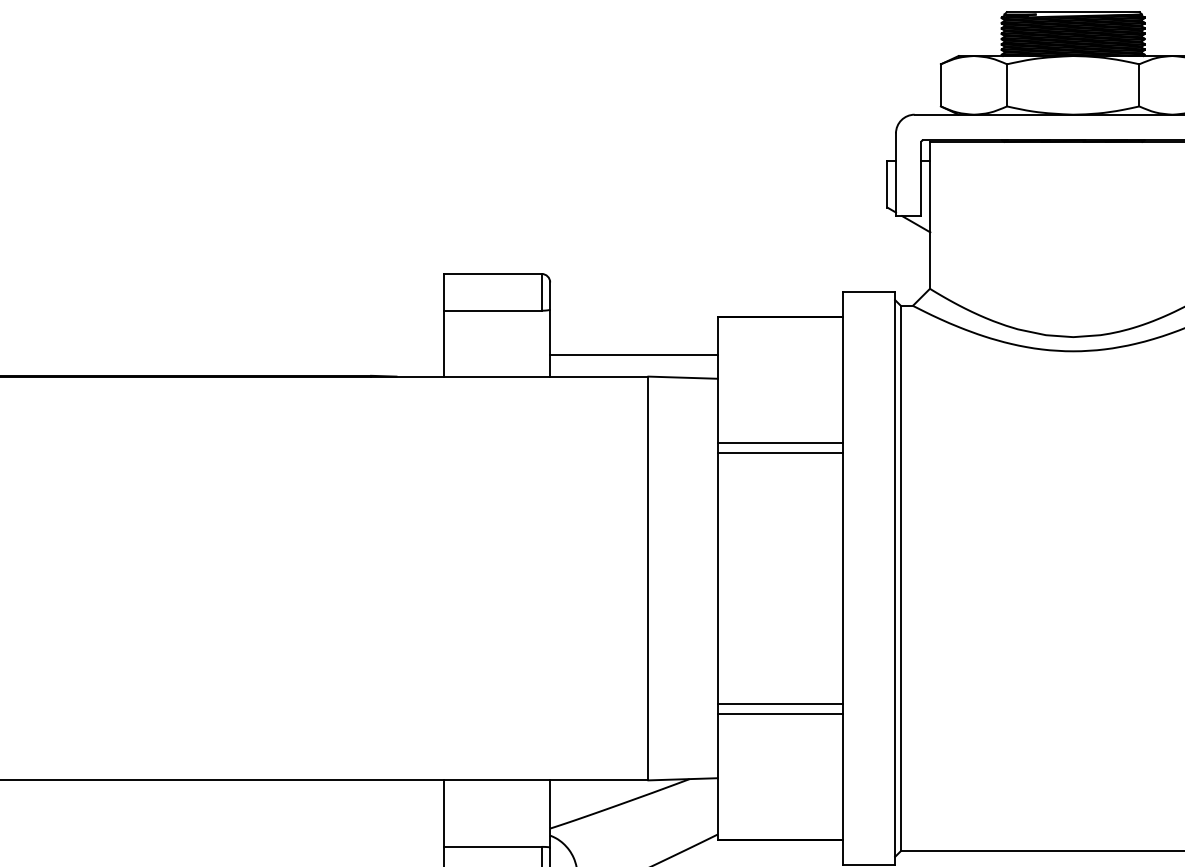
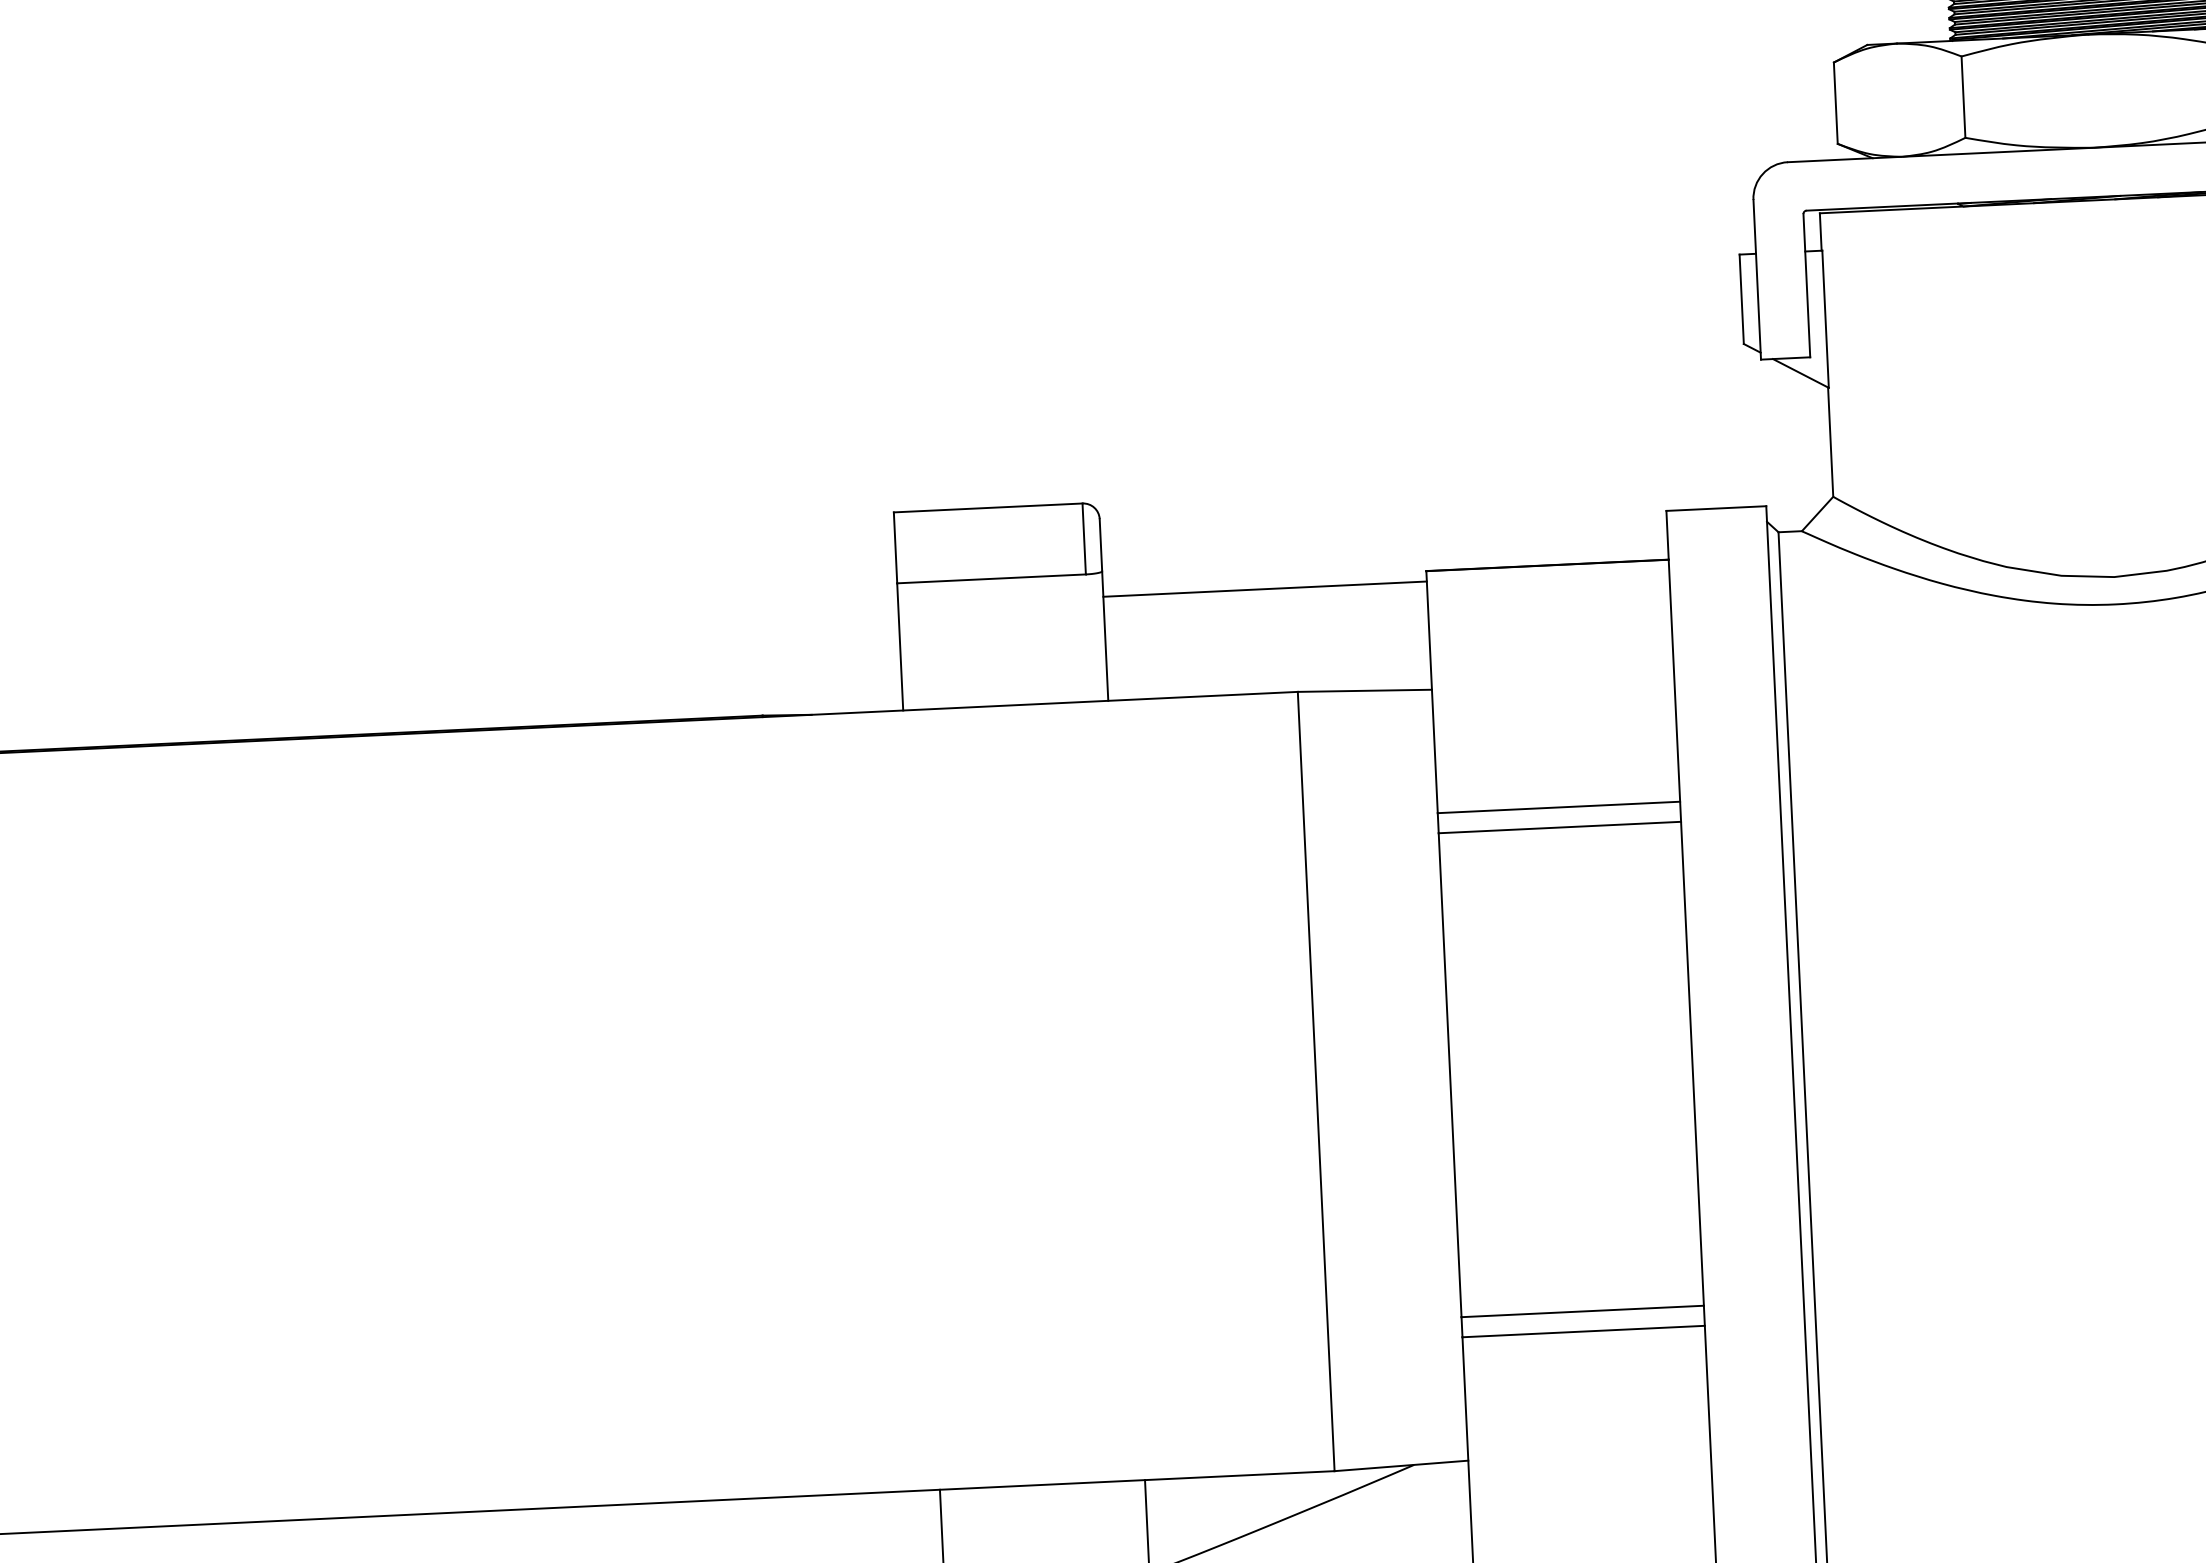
line: (633, 354) -> (1264, 588), moved

